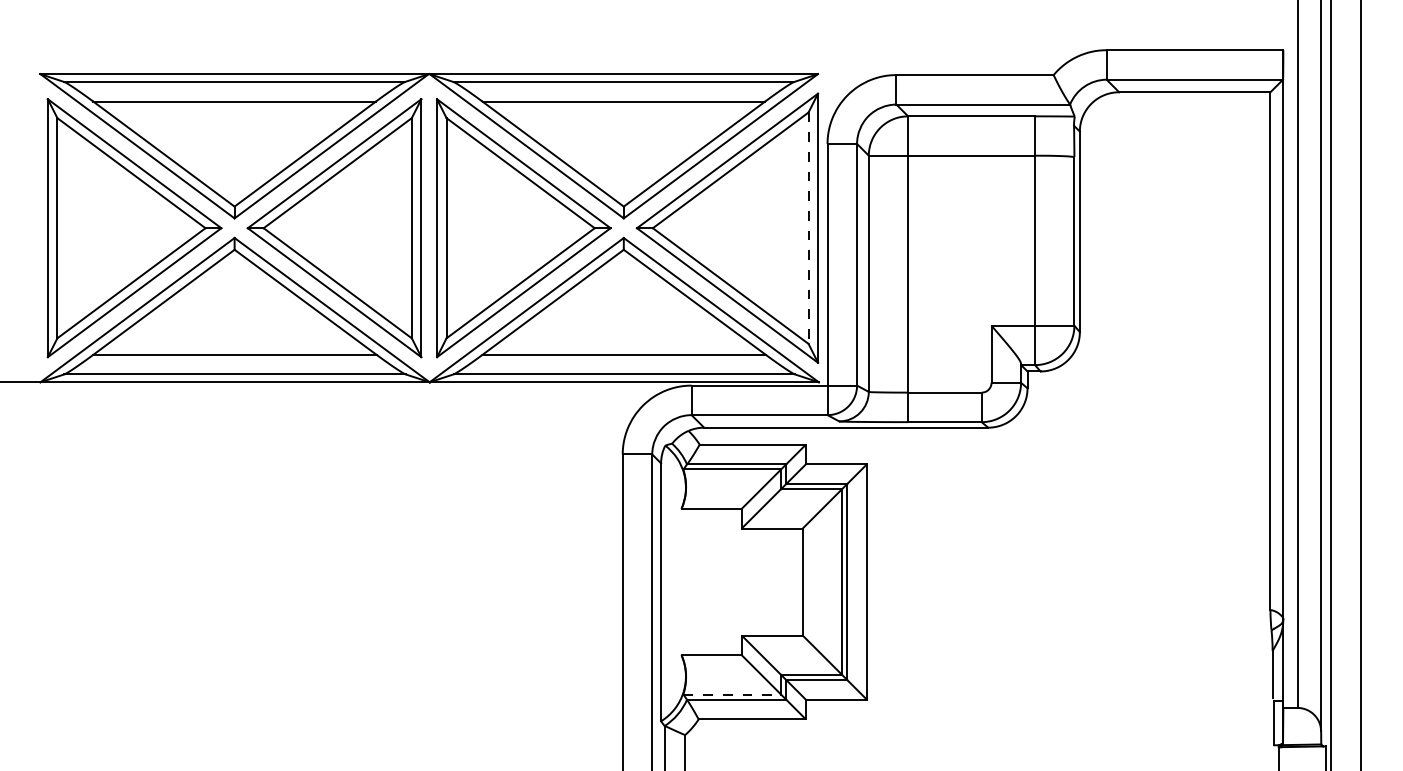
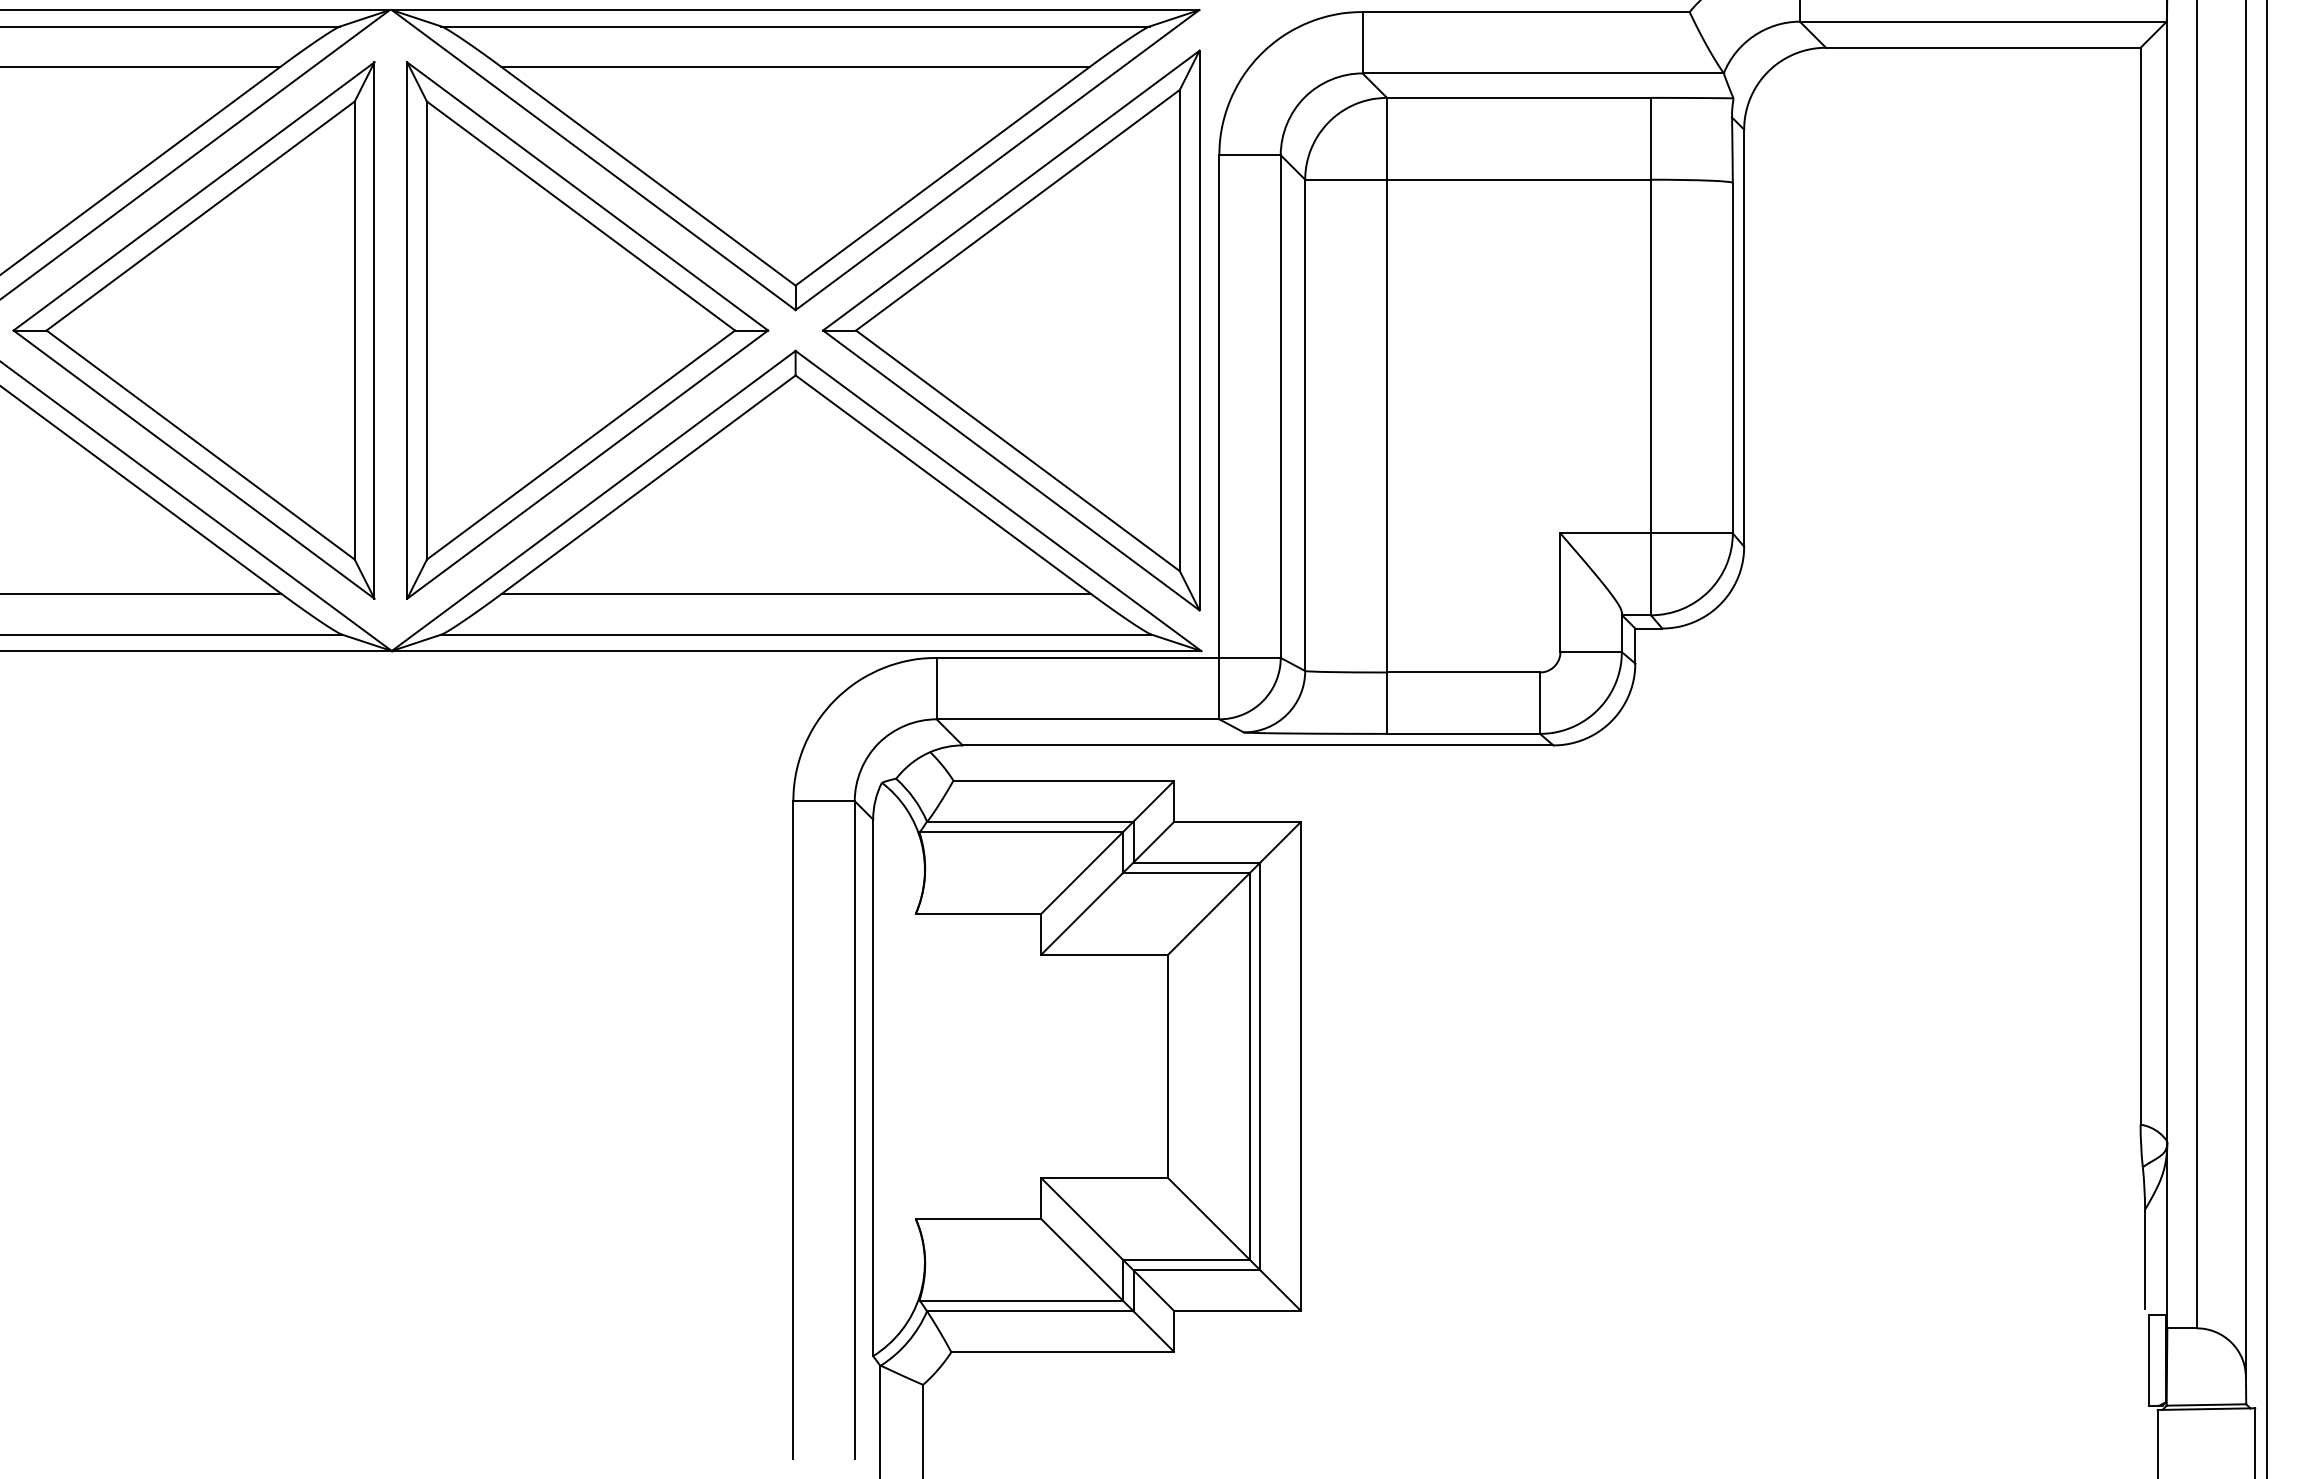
line: (808, 228) -> (1179, 331), dashed -> solid
line: (732, 694) -> (1021, 1300), dashed -> solid

